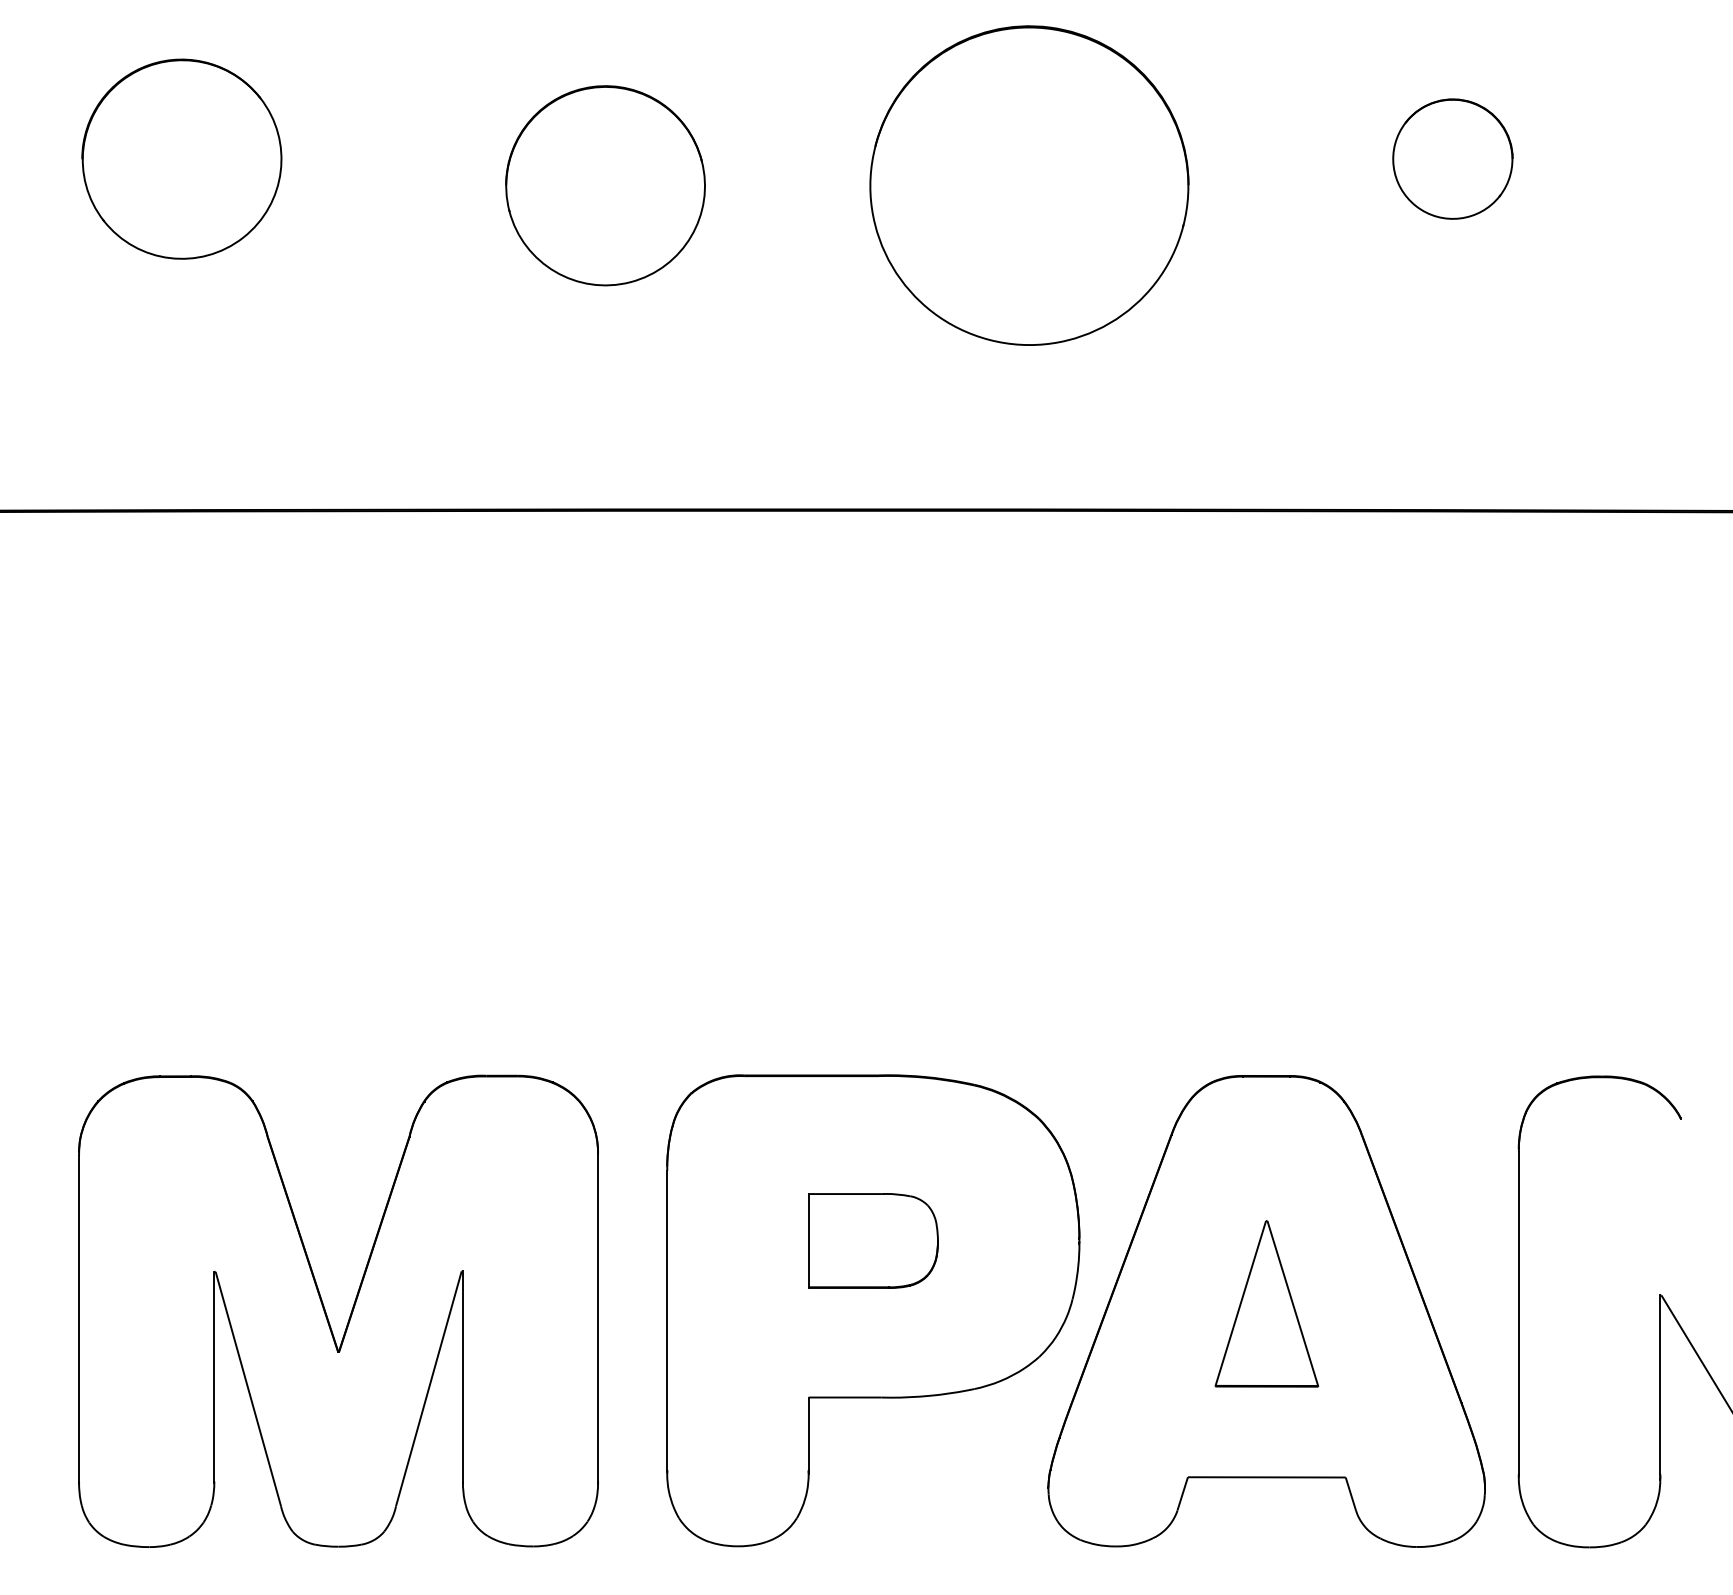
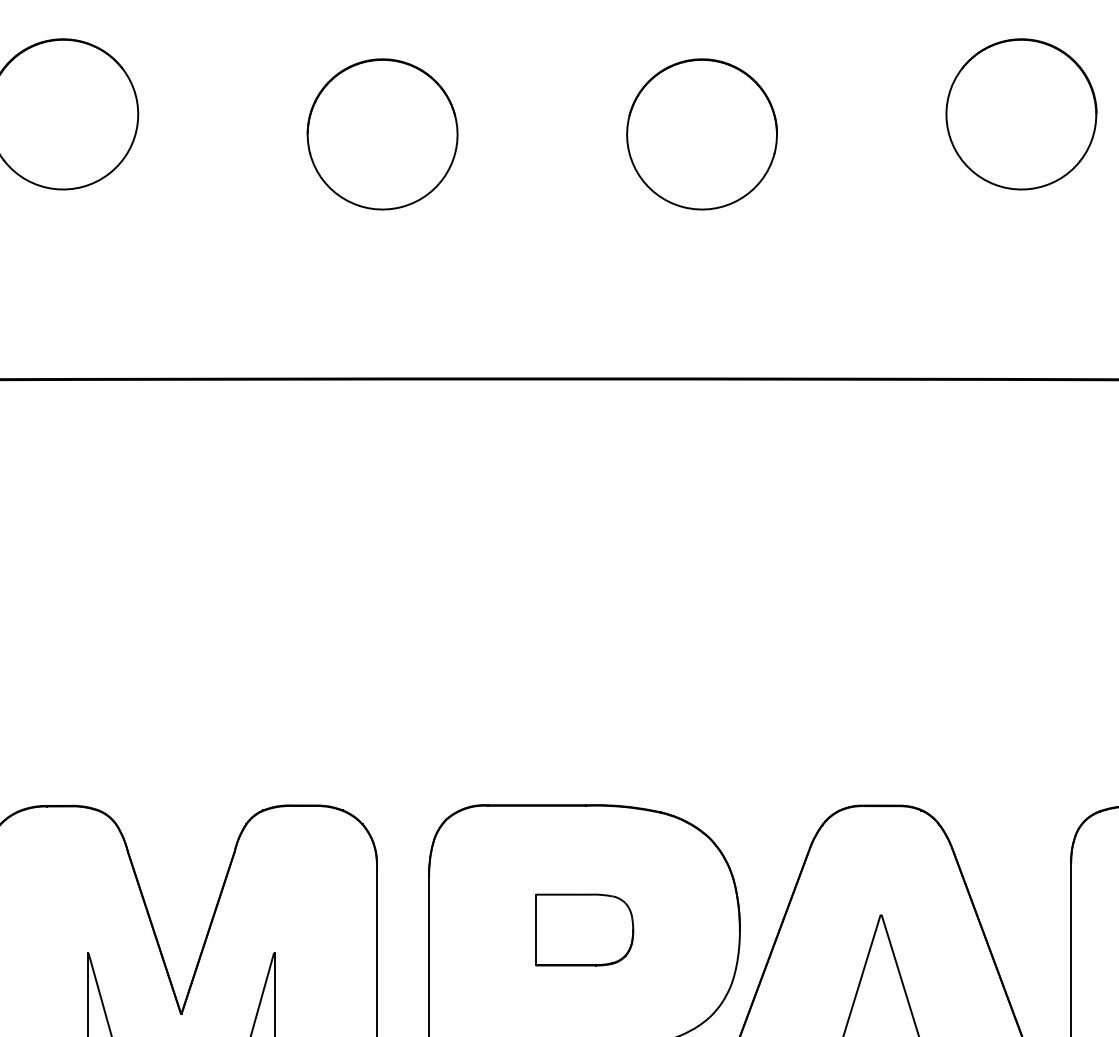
part: (1452, 158) -> (1021, 113), size x1.67
part: (1028, 185) -> (701, 134), size x0.62

